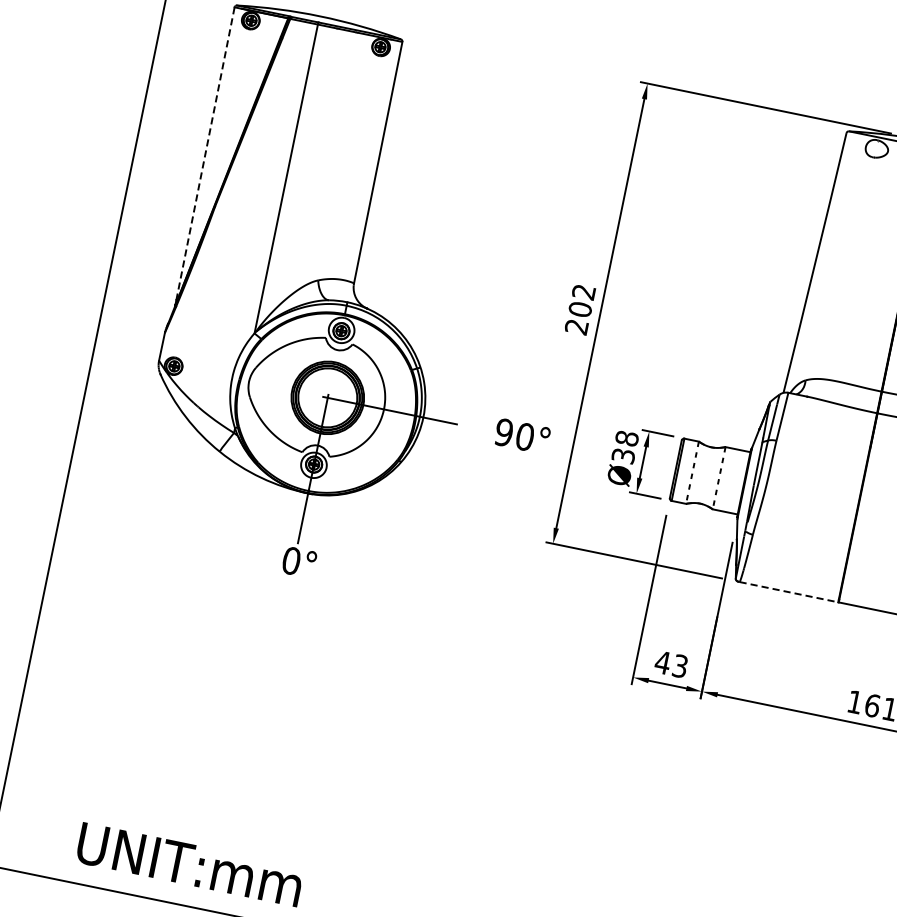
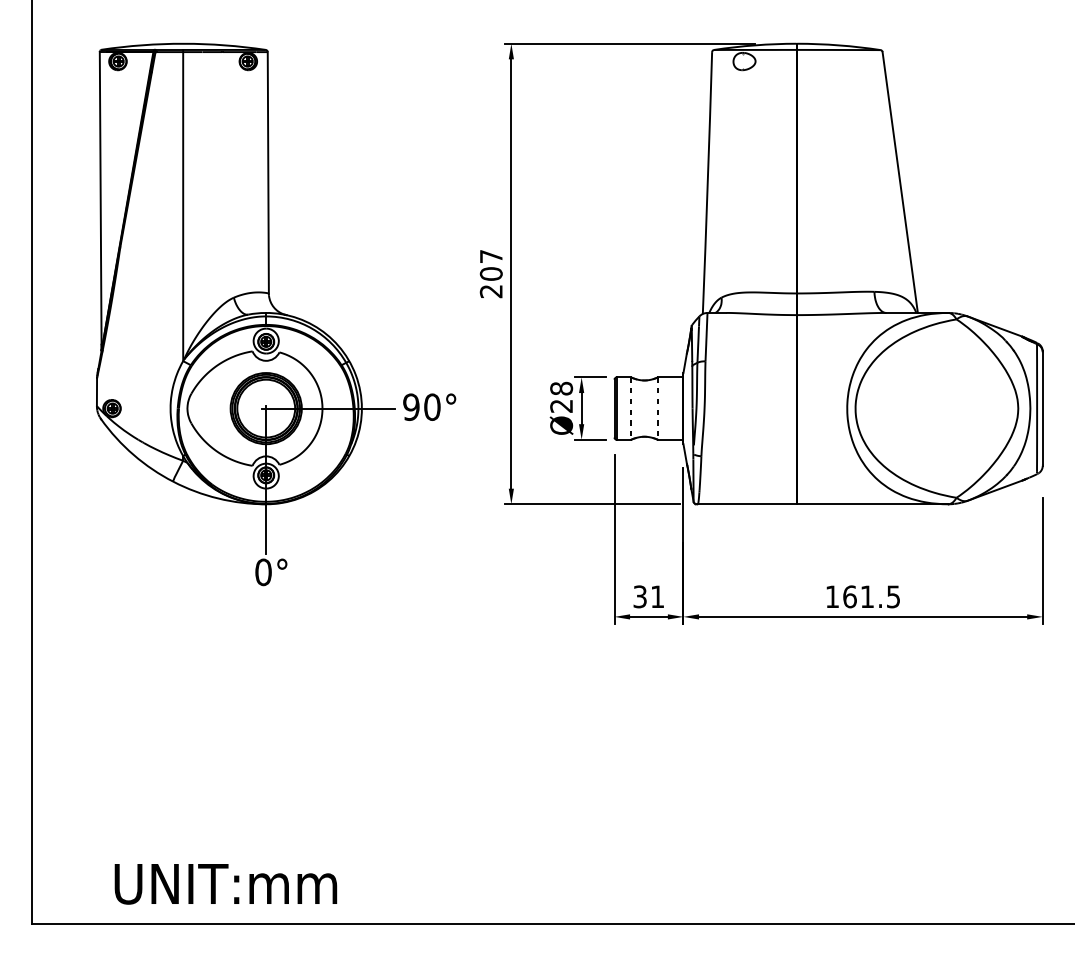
line: (204, 156) -> (100, 201), dashed -> solid
text: (583, 291) -> (490, 256), 202 -> 207
text: (522, 435) -> (429, 406), moved
text: (623, 455) -> (561, 405), 38 -> 28
line: (789, 592) -> (747, 504), dashed -> solid
text: (671, 664) -> (648, 596), 43 -> 31

